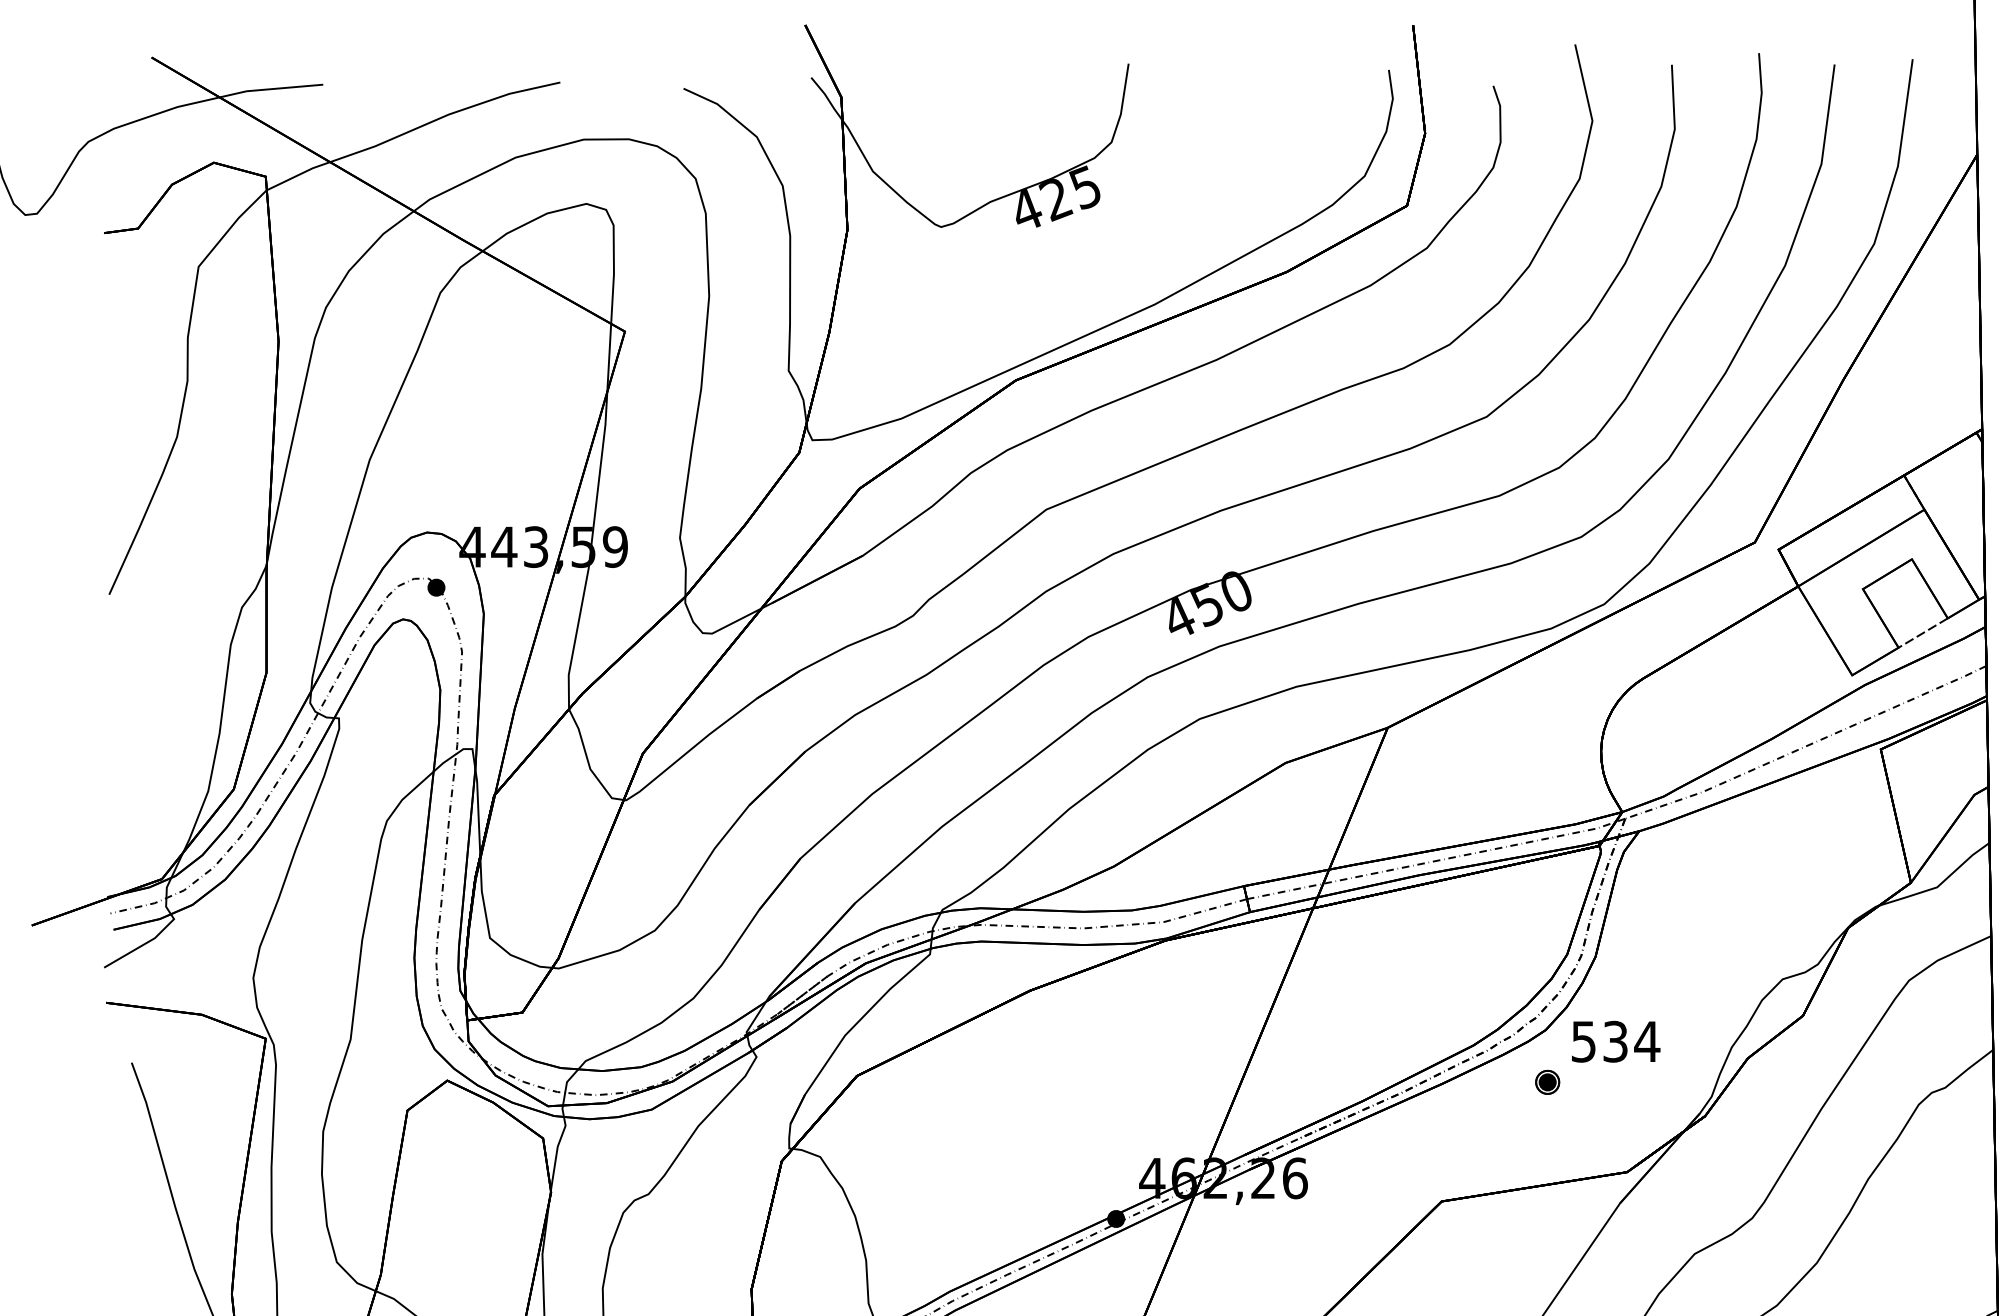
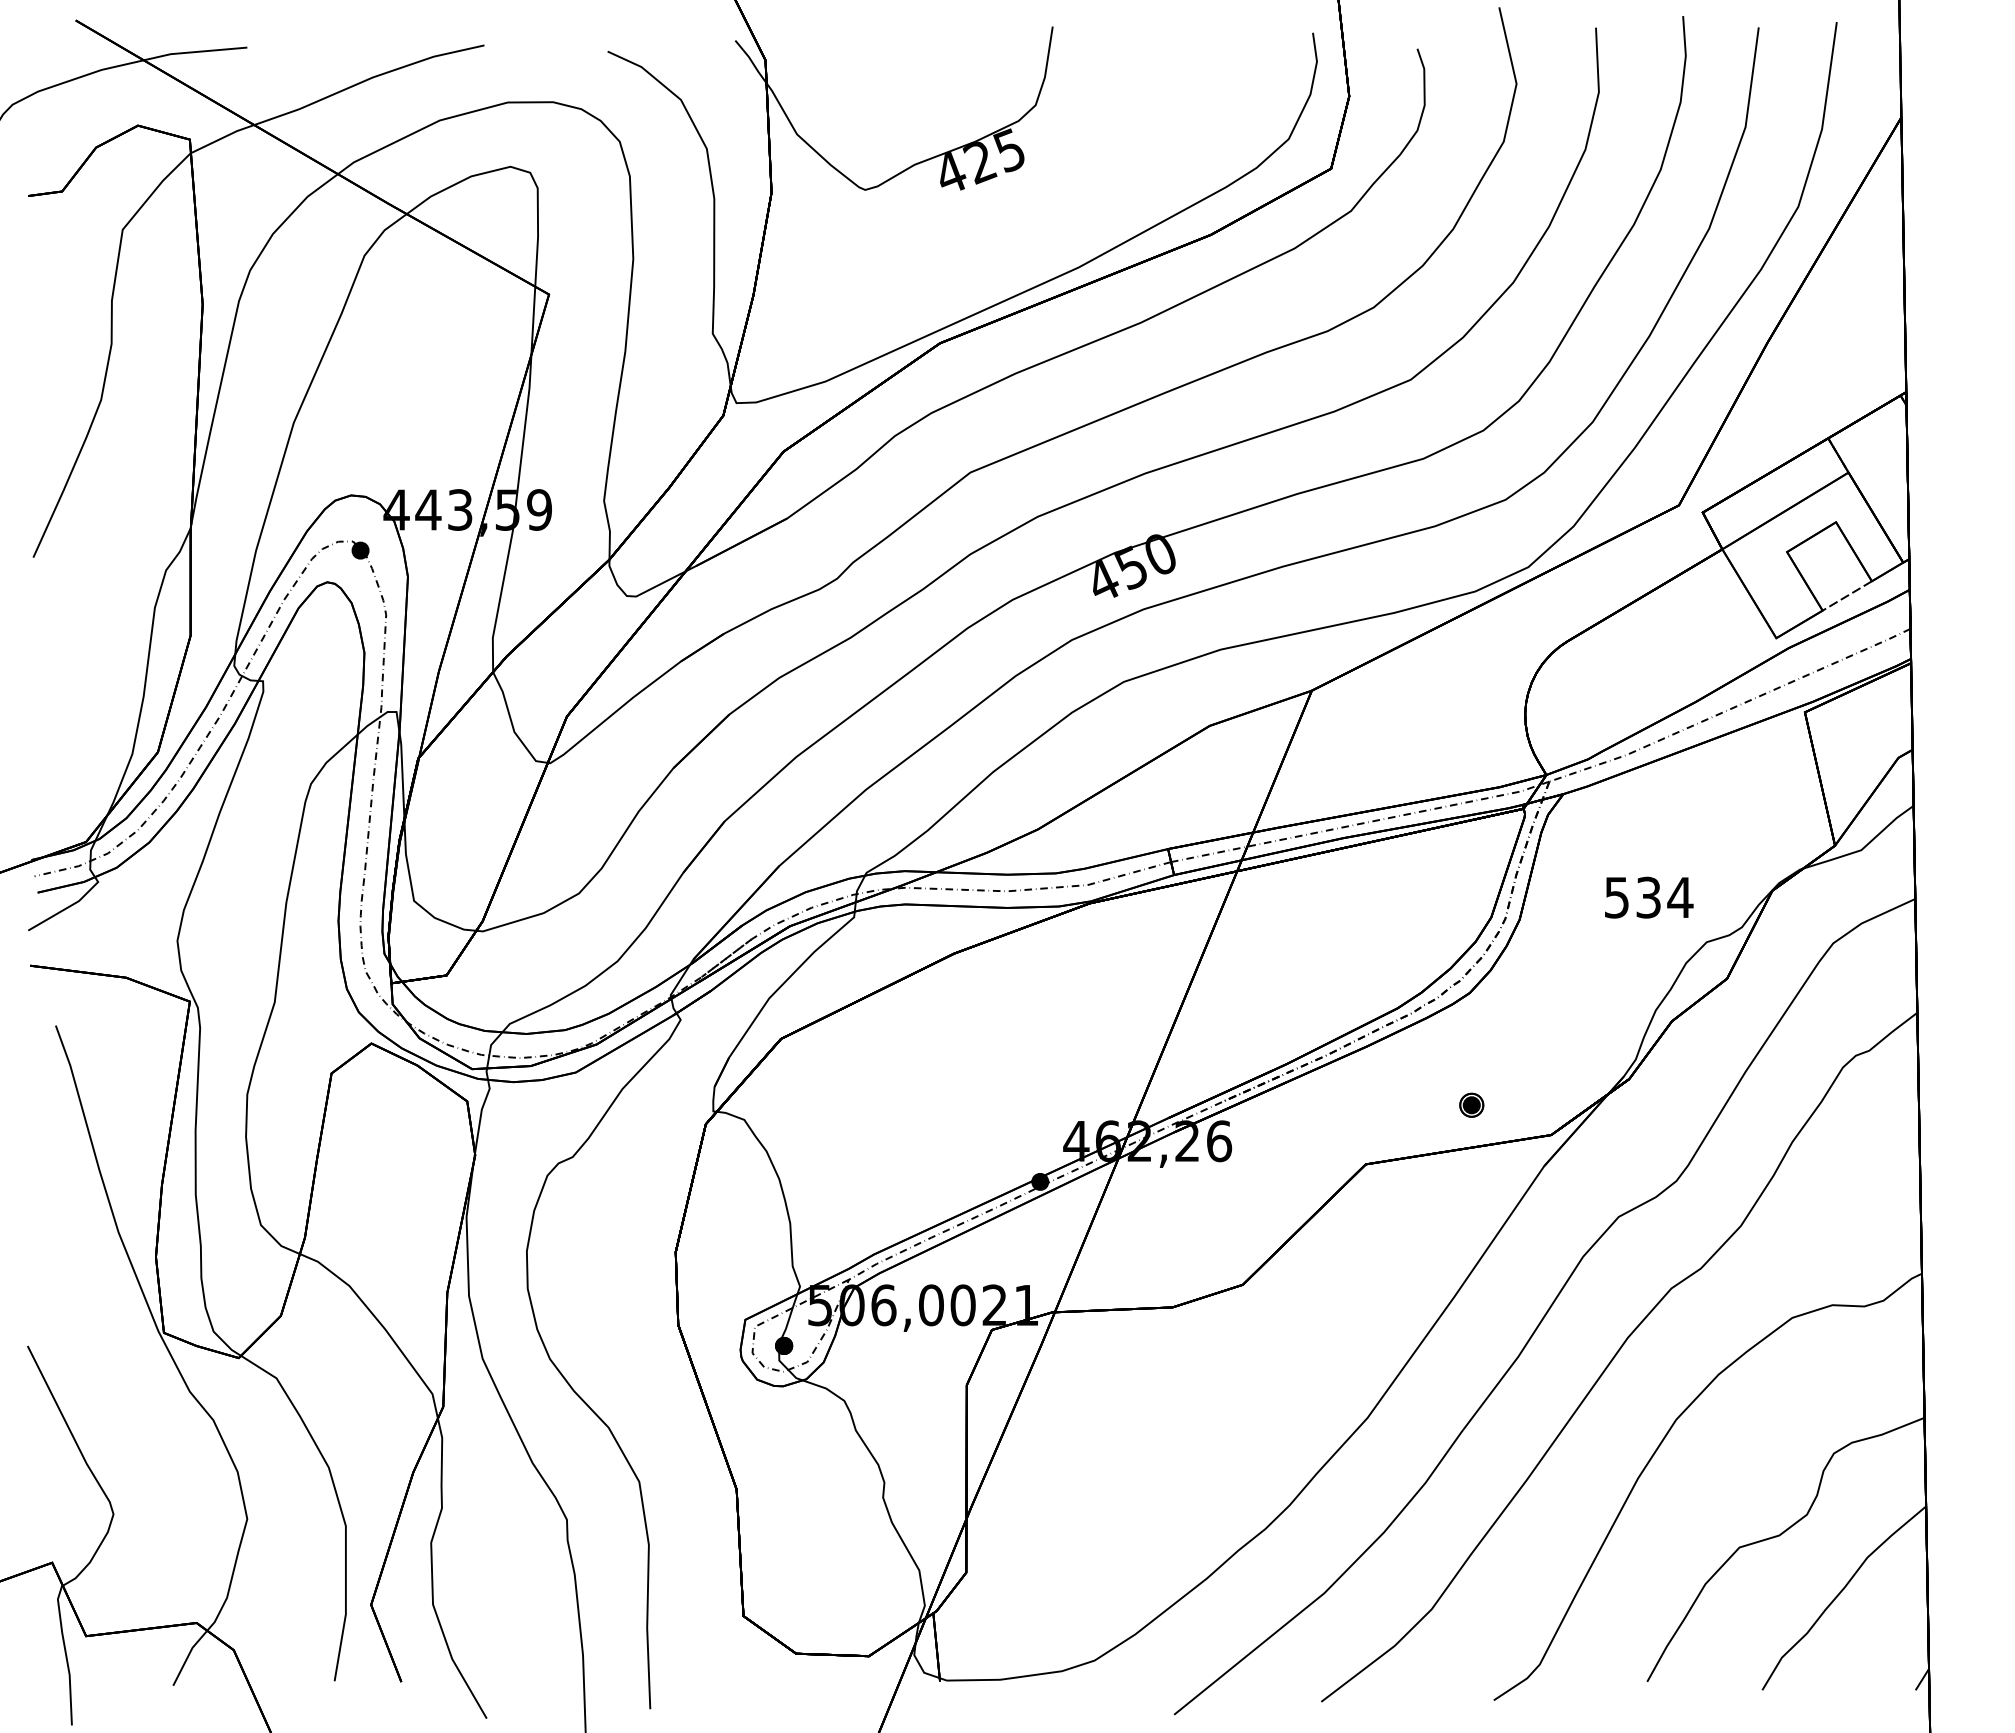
text: (1616, 1041) -> (1649, 897), moved
part: (1547, 1081) -> (1471, 1104), moved

